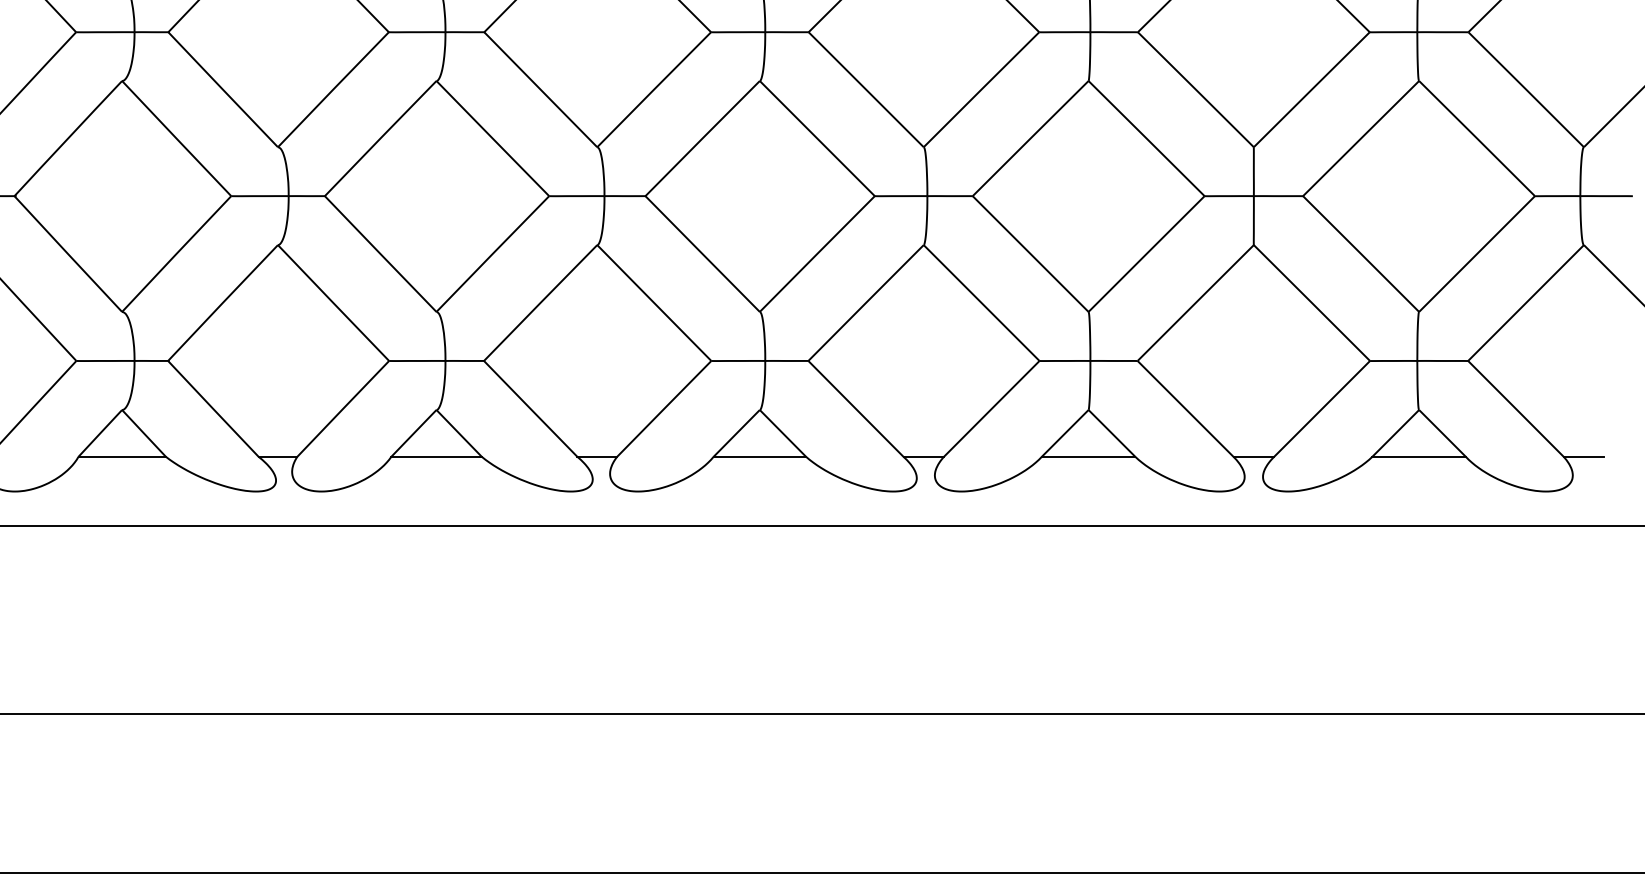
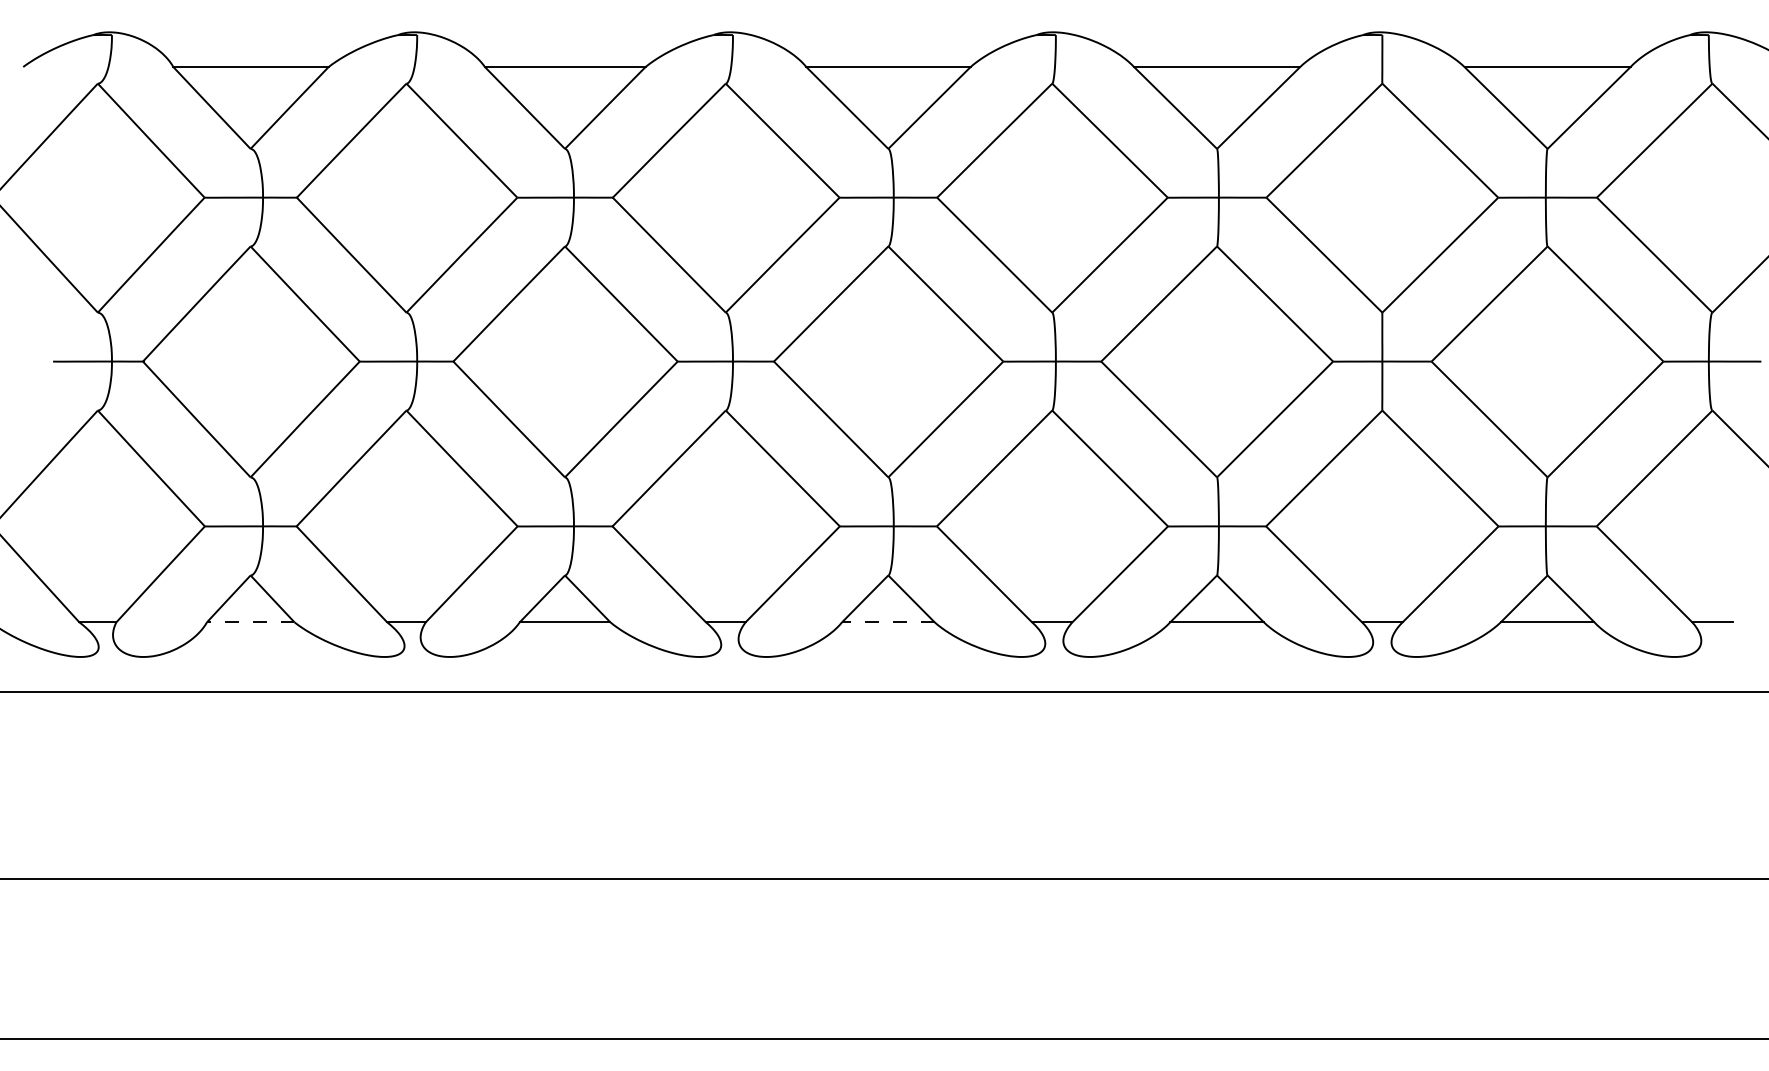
line: (122, 457) -> (250, 622), solid -> dashed
line: (759, 457) -> (887, 622), solid -> dashed

